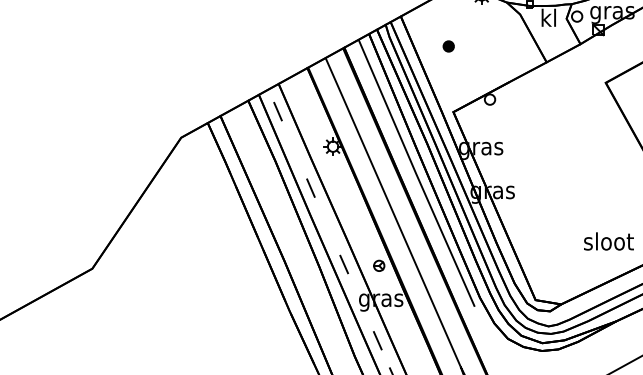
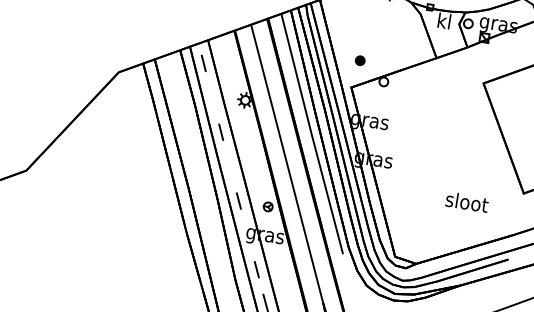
part: (448, 46) -> (360, 60), moved
text: (608, 241) -> (466, 202), moved

